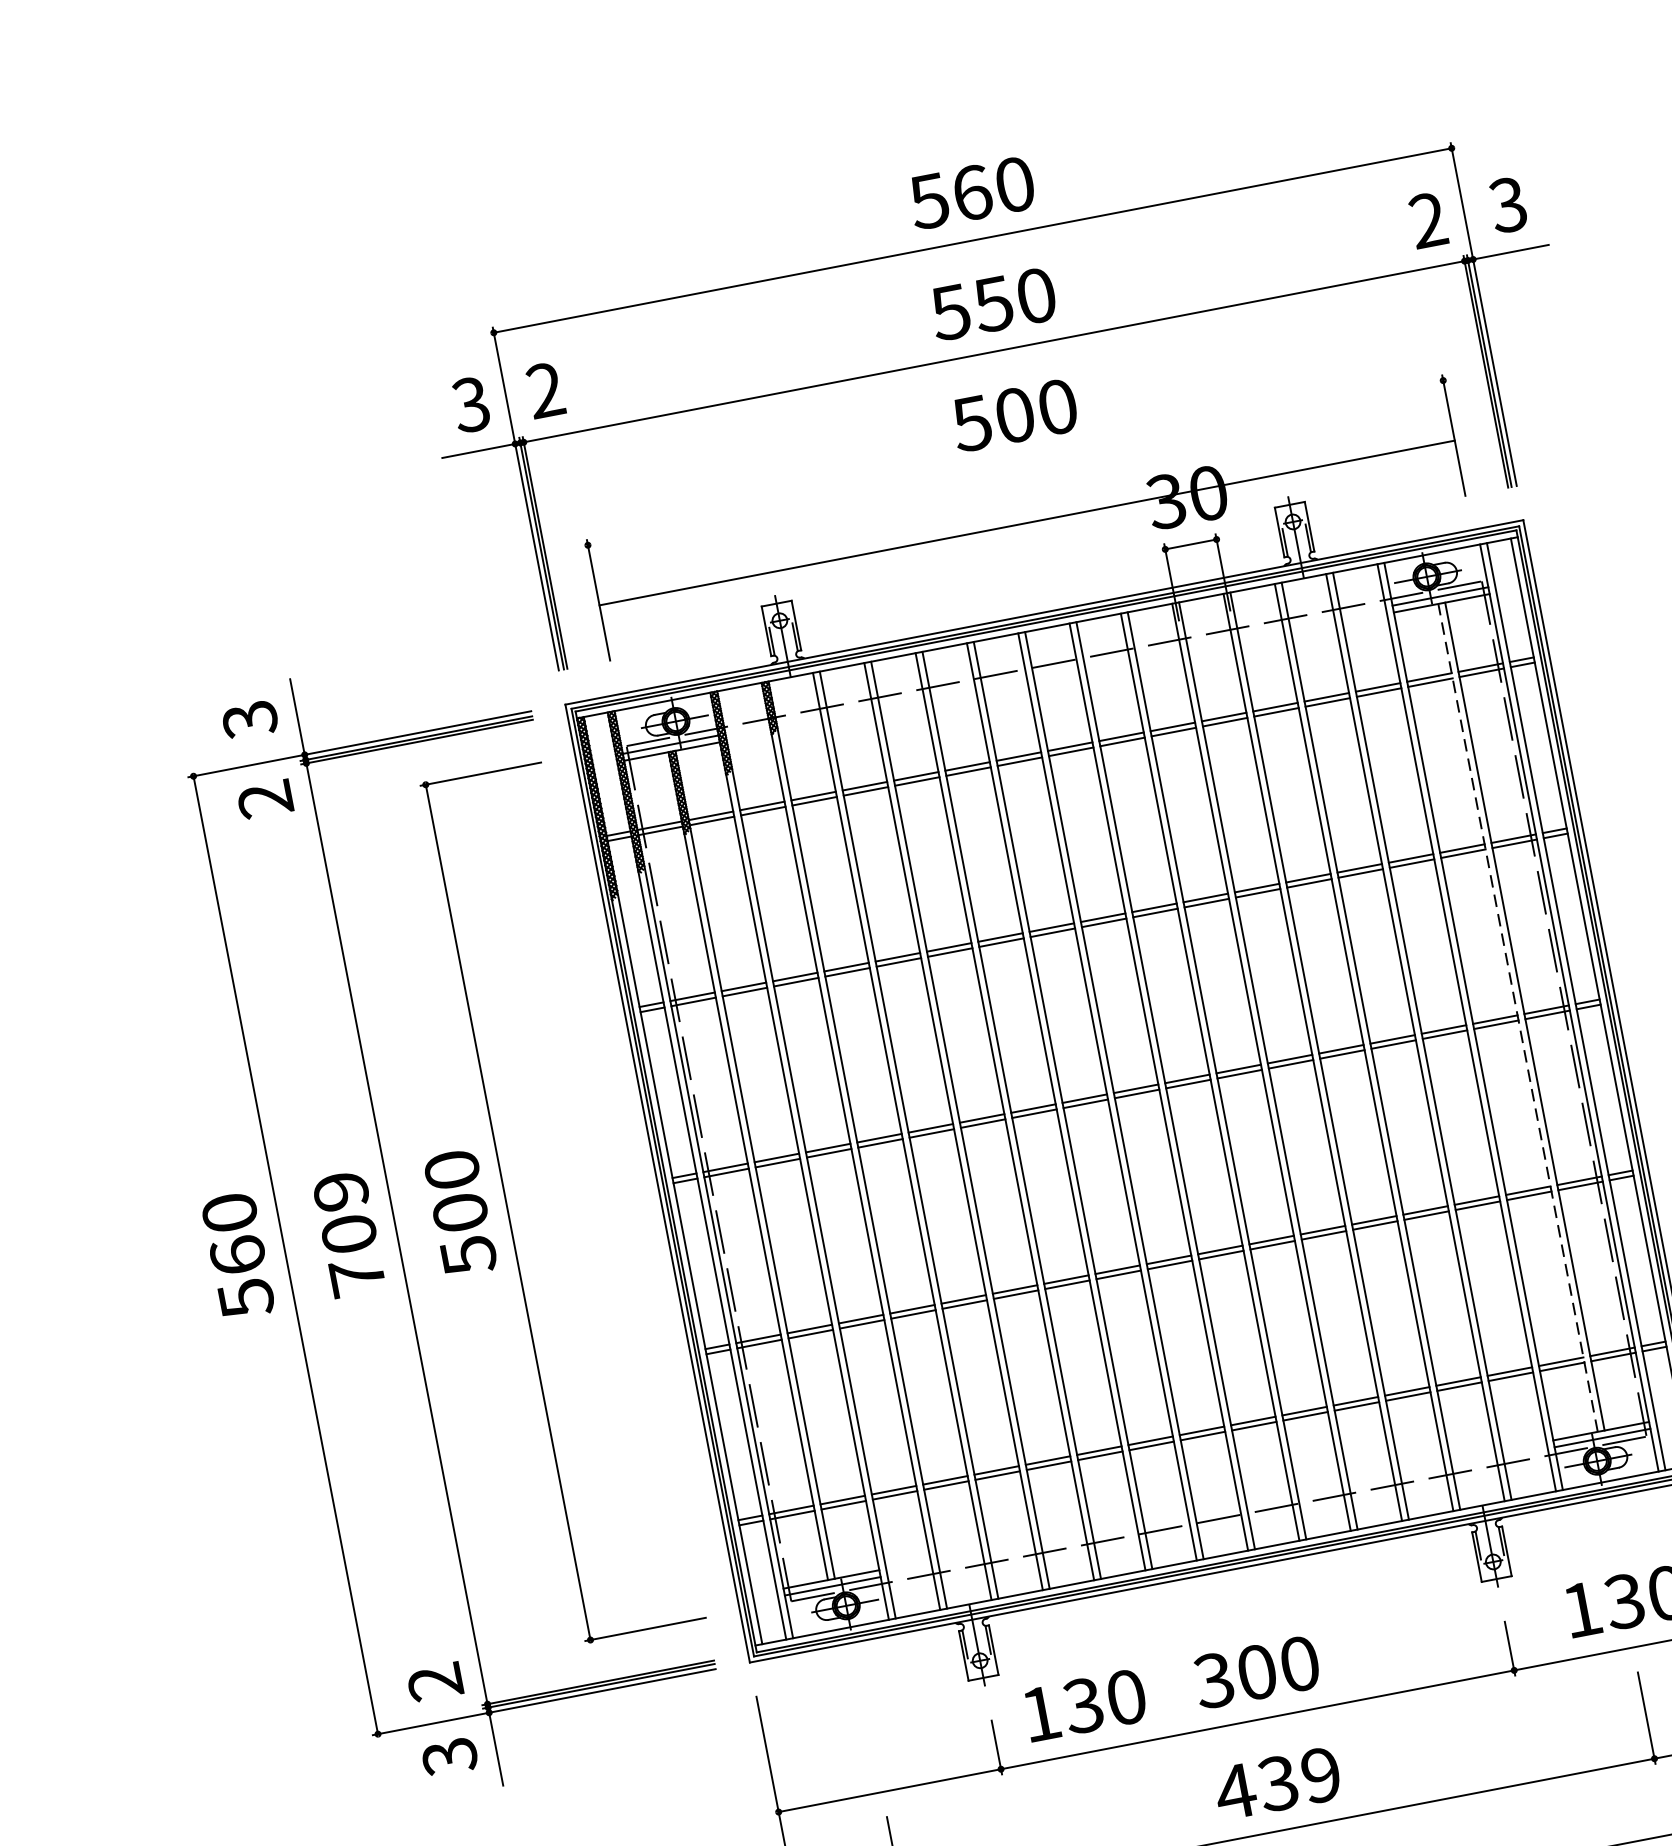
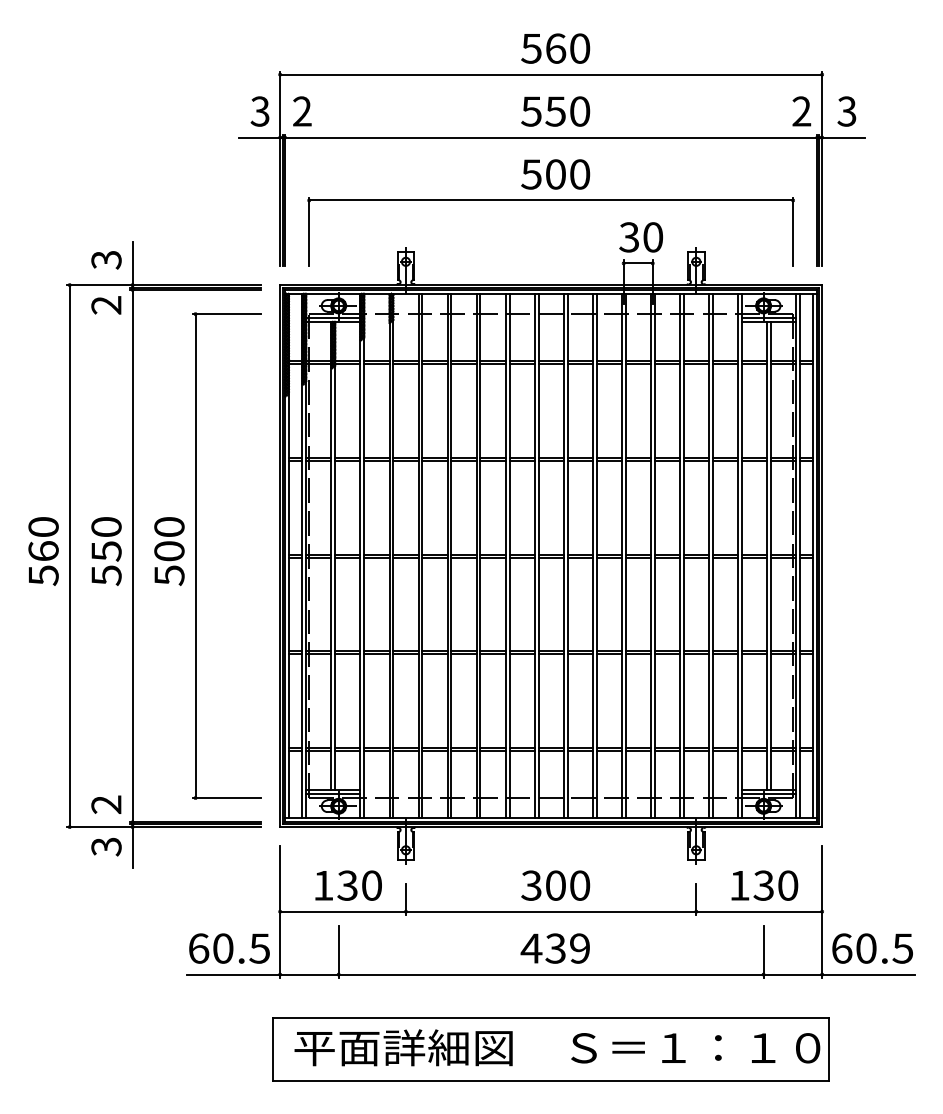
line: (1027, 522) -> (551, 200), moved
line: (1517, 1017) -> (766, 555), dashed -> solid
text: (349, 1234) -> (106, 551), 709 -> 550
text: (1084, 1705) -> (348, 885), moved

